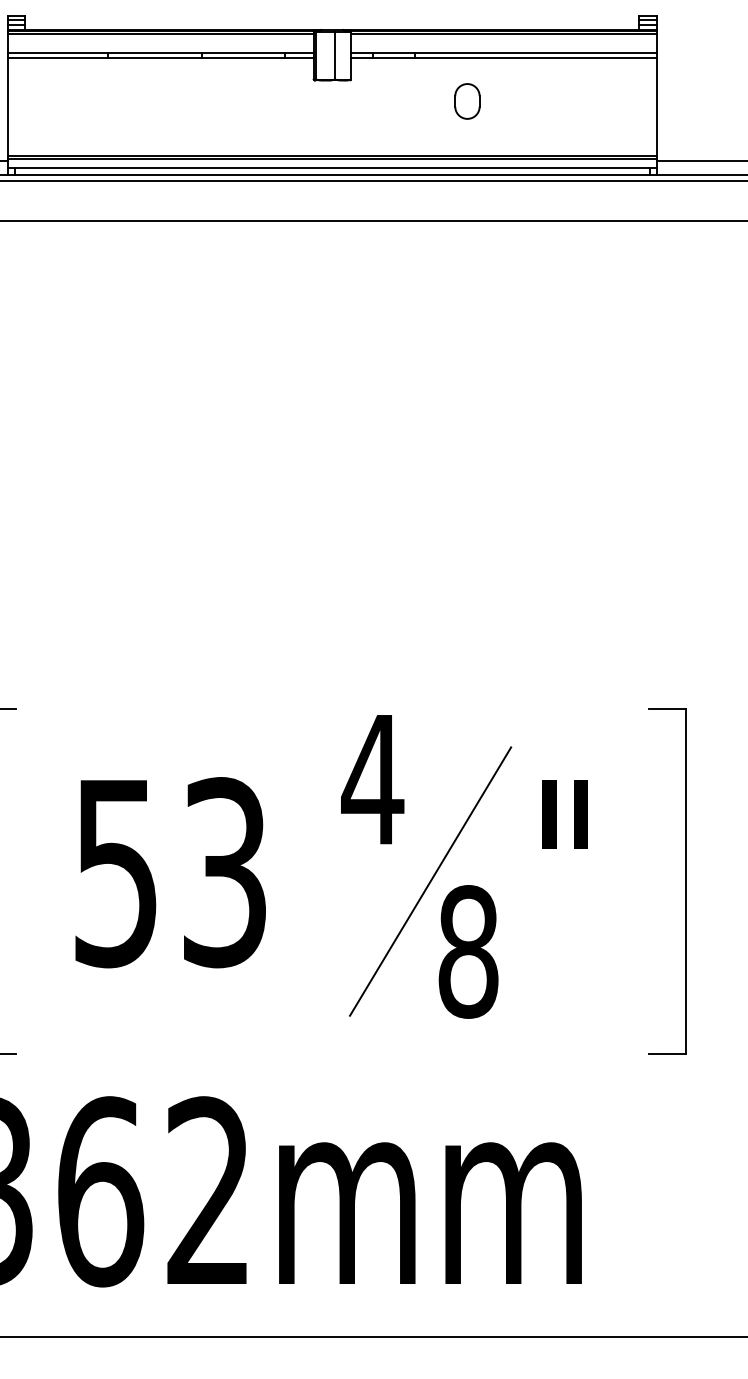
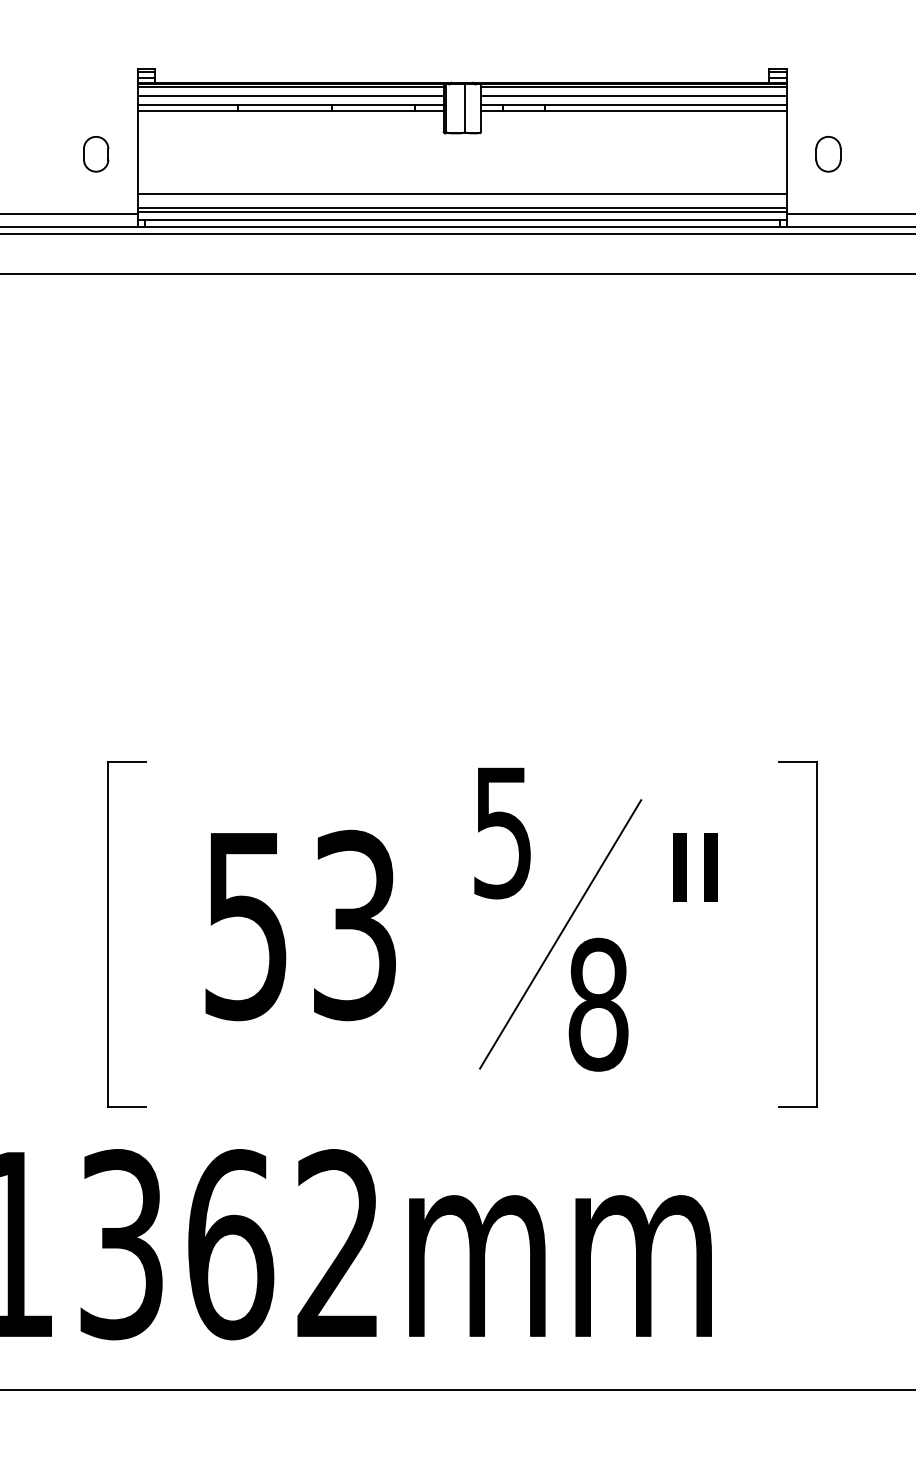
line: (160, 42) -> (290, 95), added
line: (503, 42) -> (633, 95), added
part: (467, 101) -> (828, 154), moved
line: (332, 141) -> (462, 194), added
text: (372, 780) -> (502, 833), 4 -> 5

